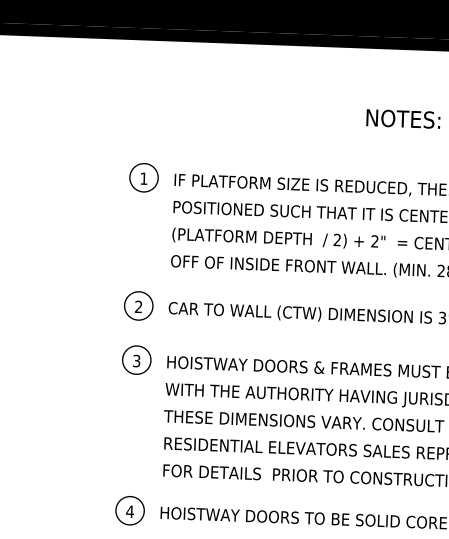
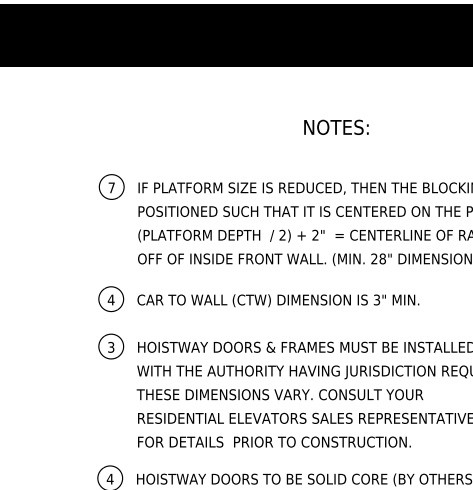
text: (143, 178) -> (111, 187), 1 -> 7
text: (137, 306) -> (110, 299), 2 -> 4

